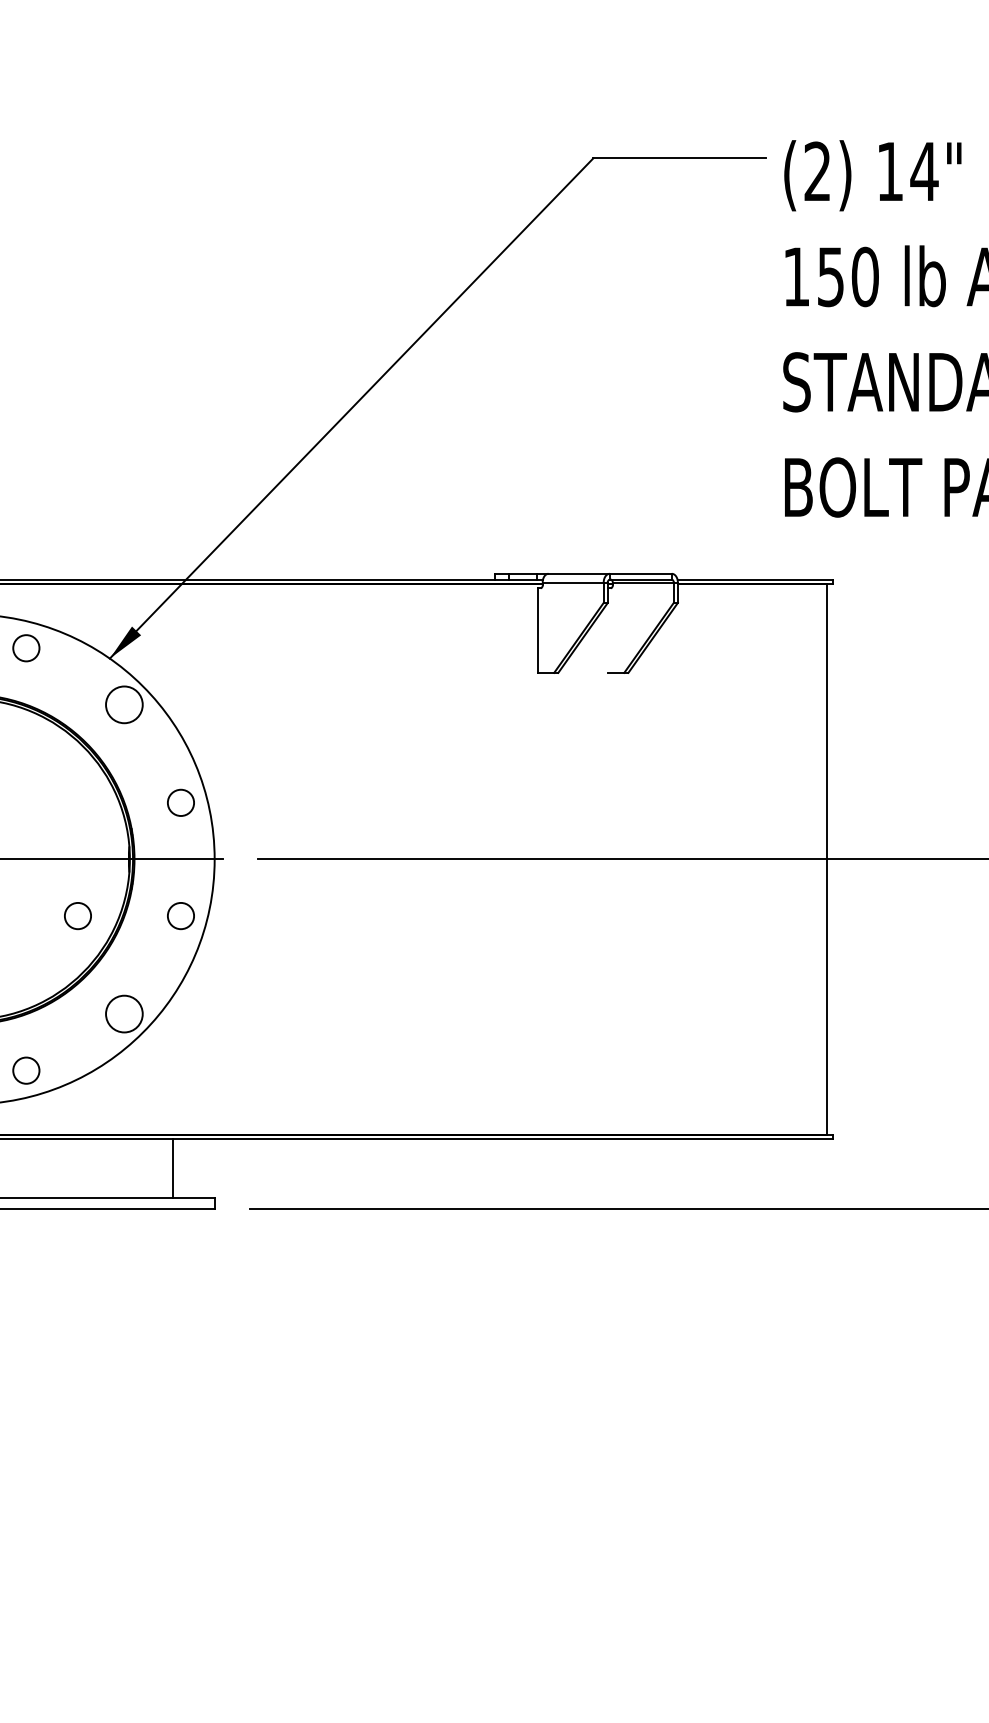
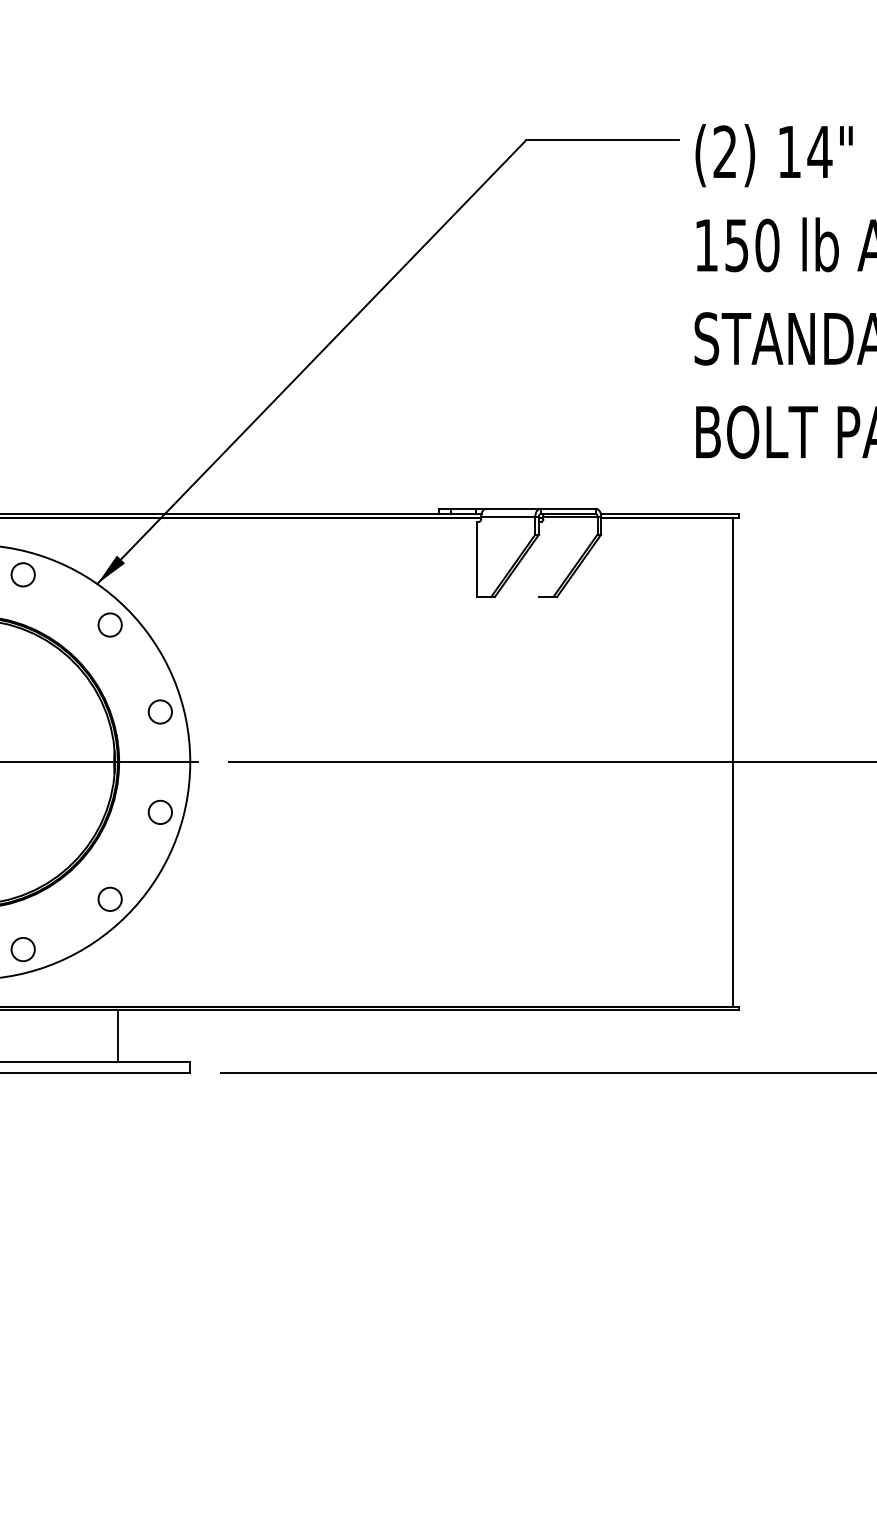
circle: (124, 704) -> (110, 624), size x0.71
circle: (77, 916) -> (68, 812), removed
circle: (124, 1013) -> (110, 898), size x0.71
line: (173, 1168) -> (118, 1036), moved

